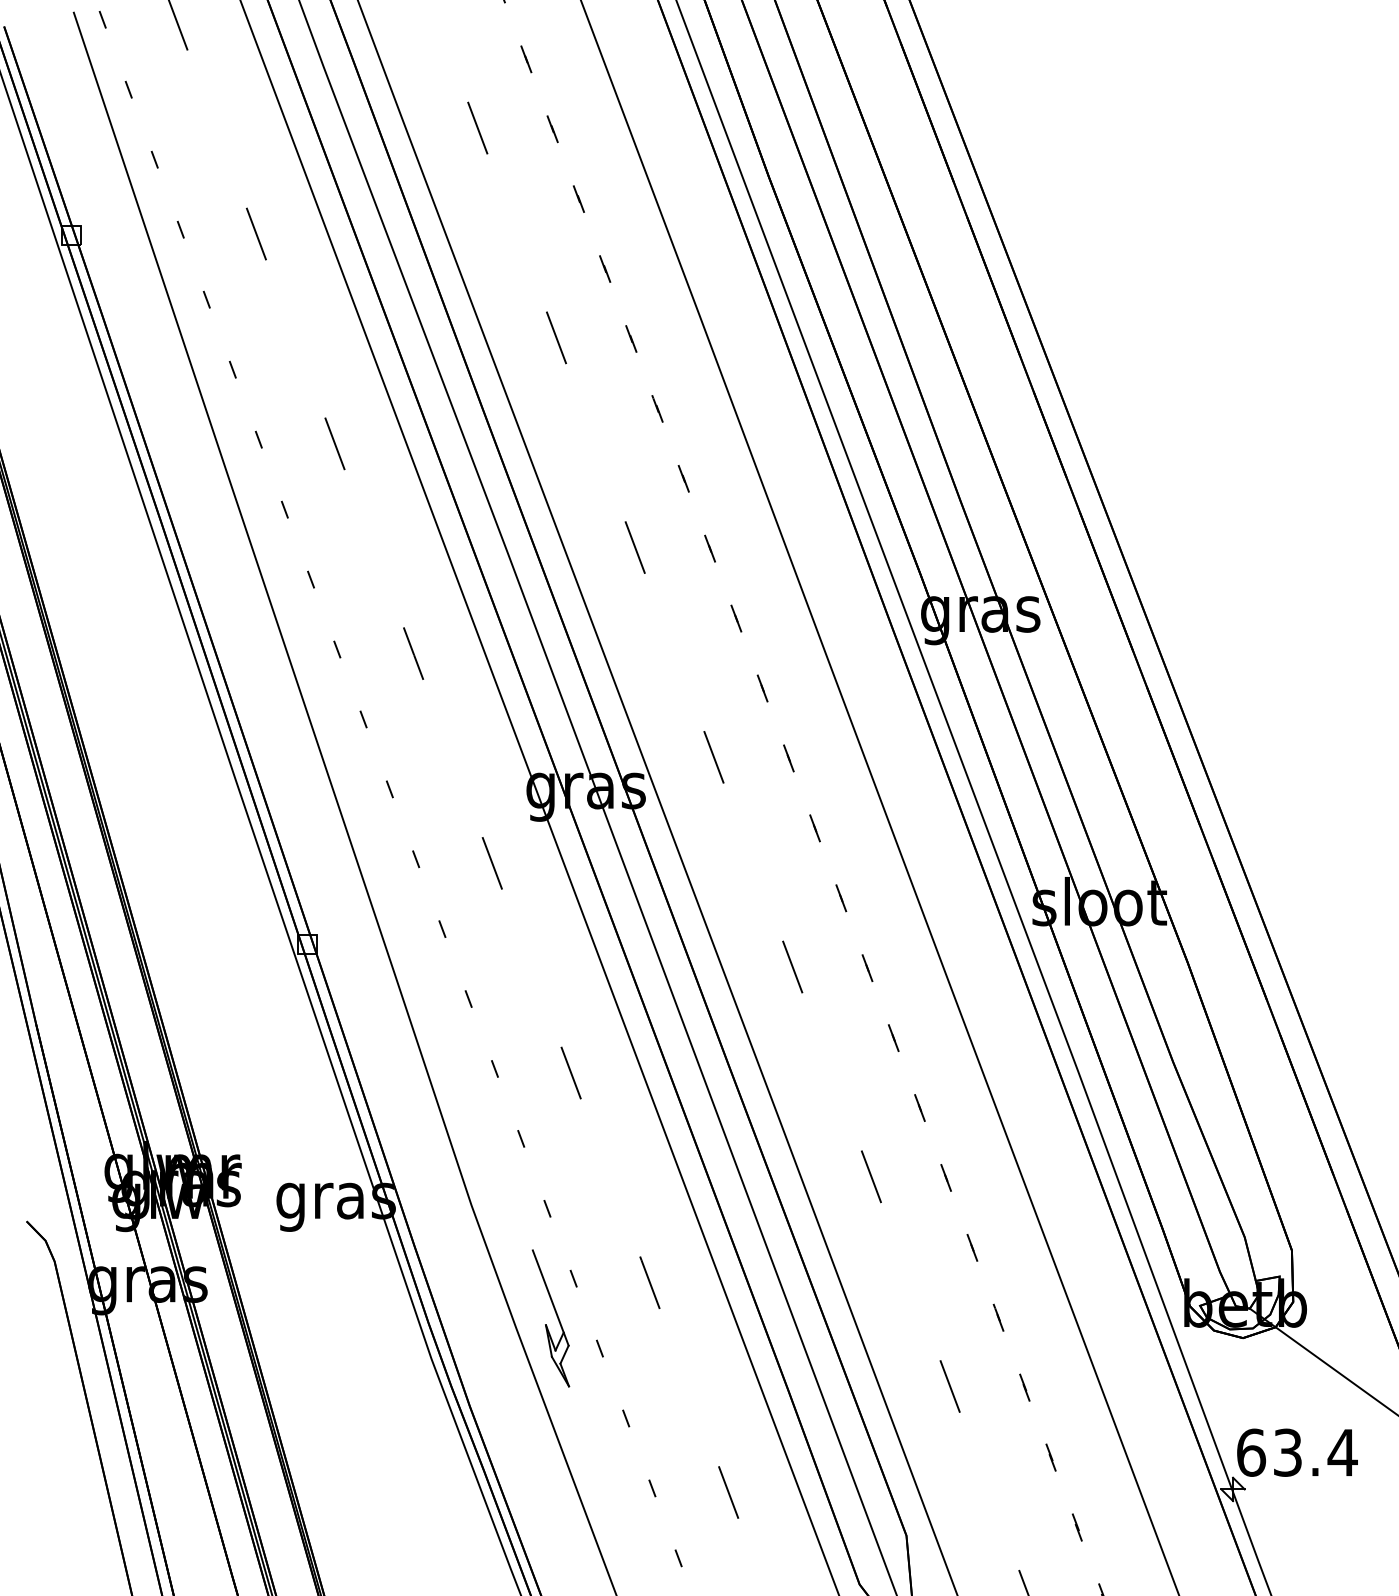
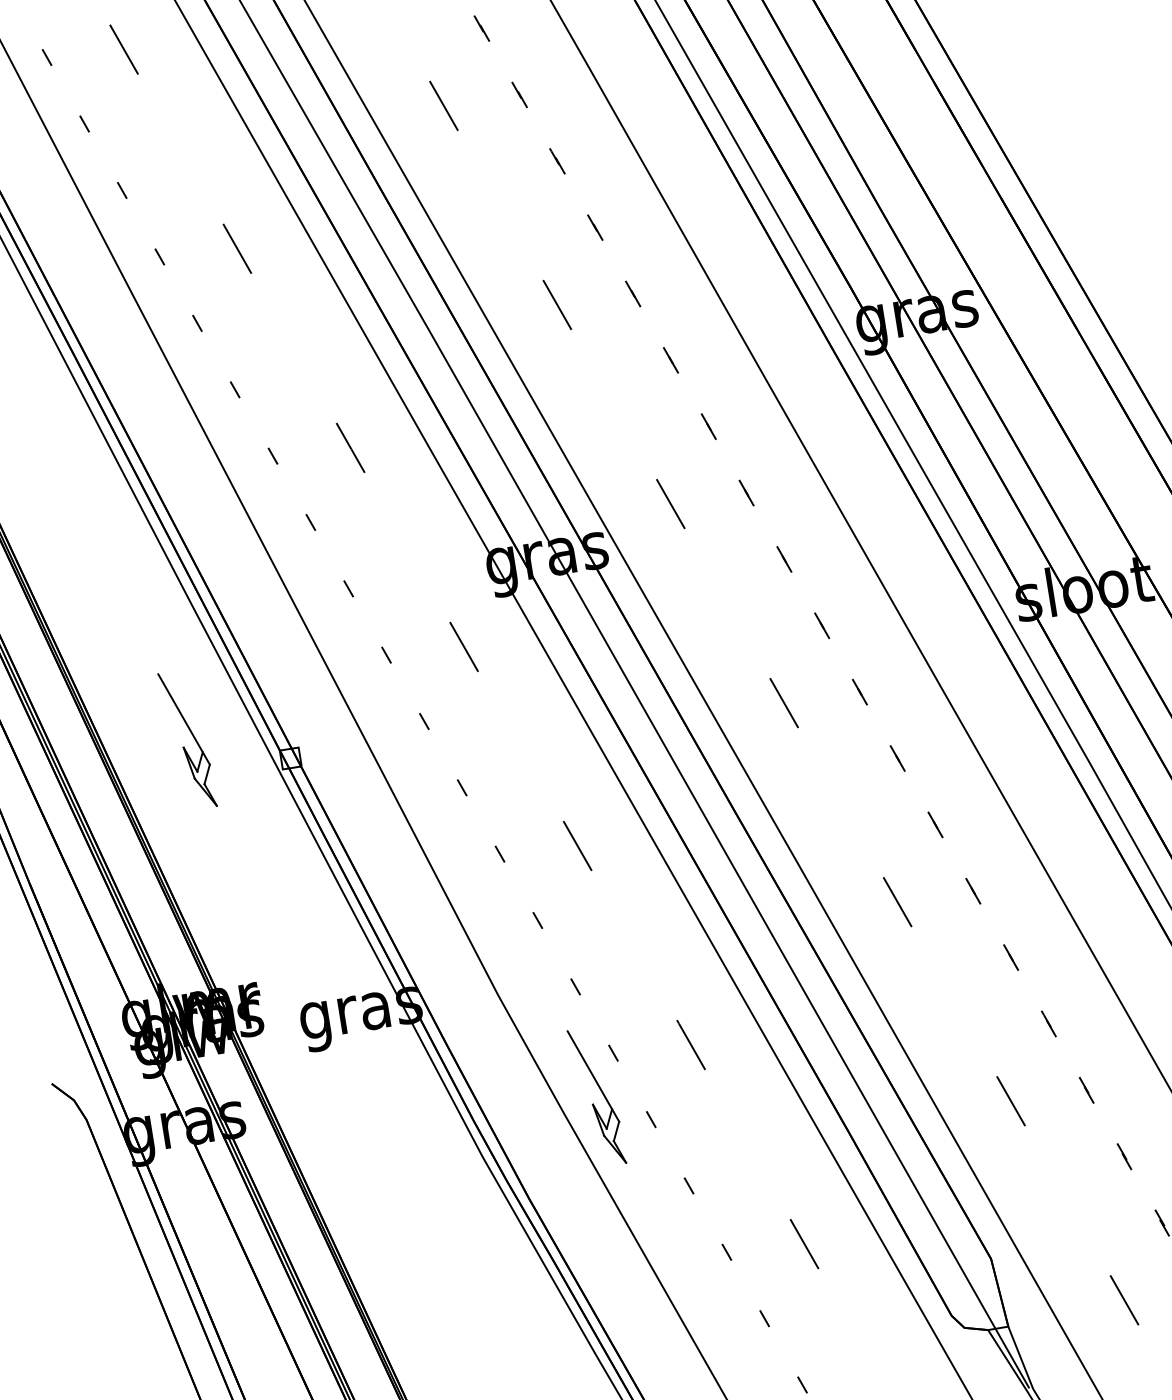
part: (216, 908) -> (192, 737), added

